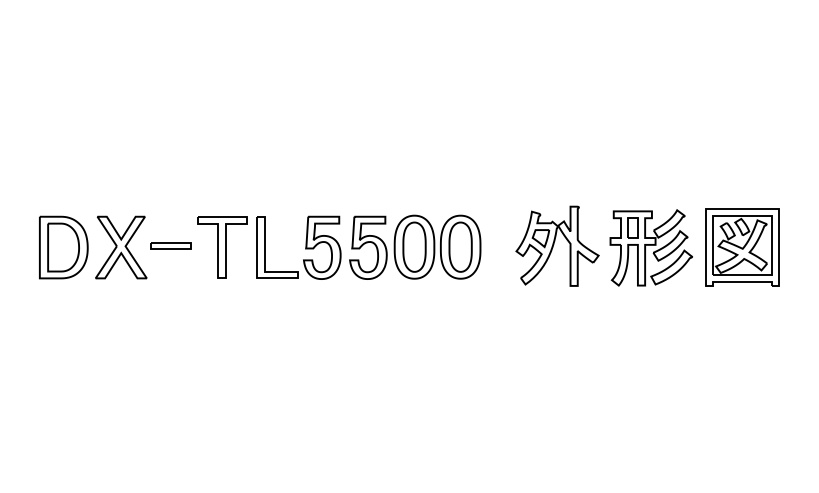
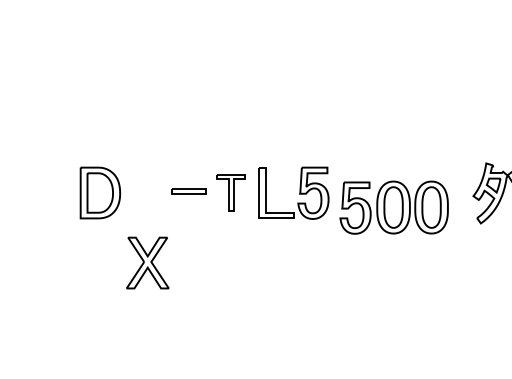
part: (415, 246) -> (394, 206), moved
part: (121, 247) -> (147, 263), moved
part: (222, 247) -> (231, 192), size x0.7

